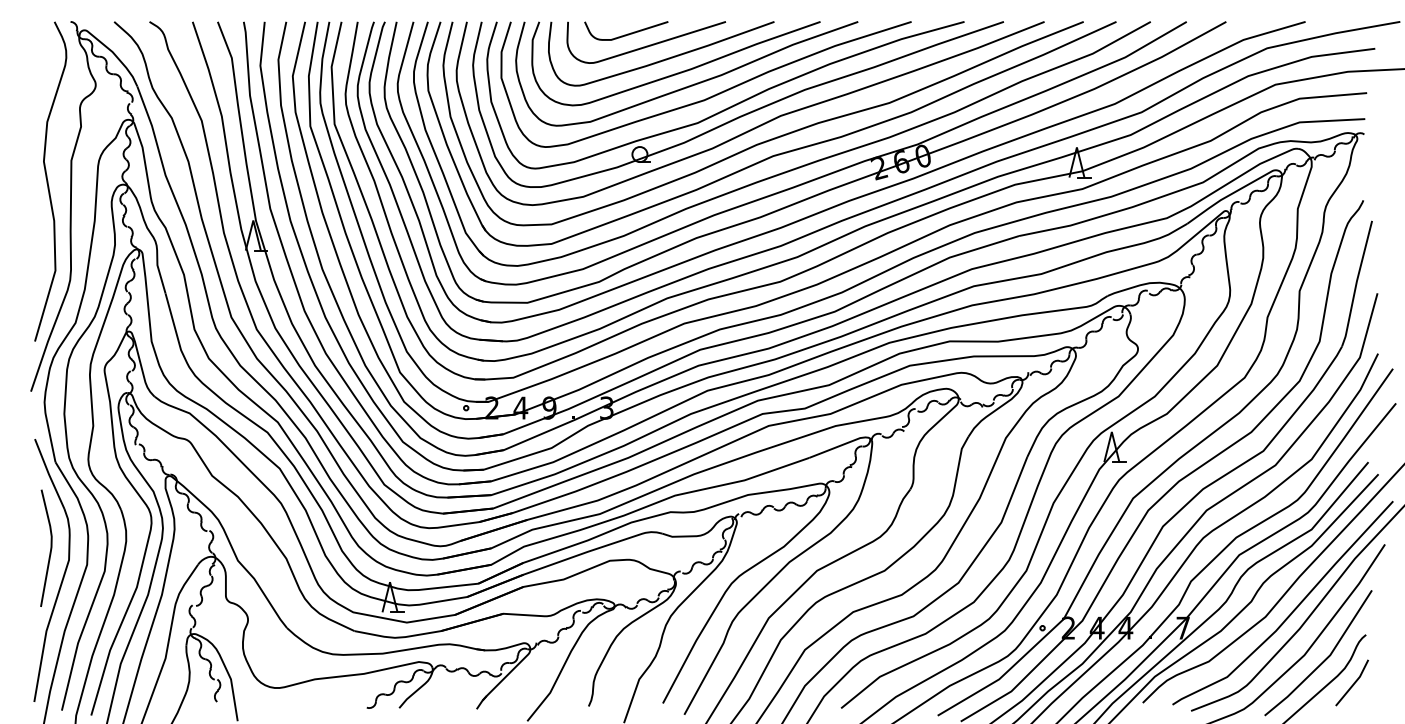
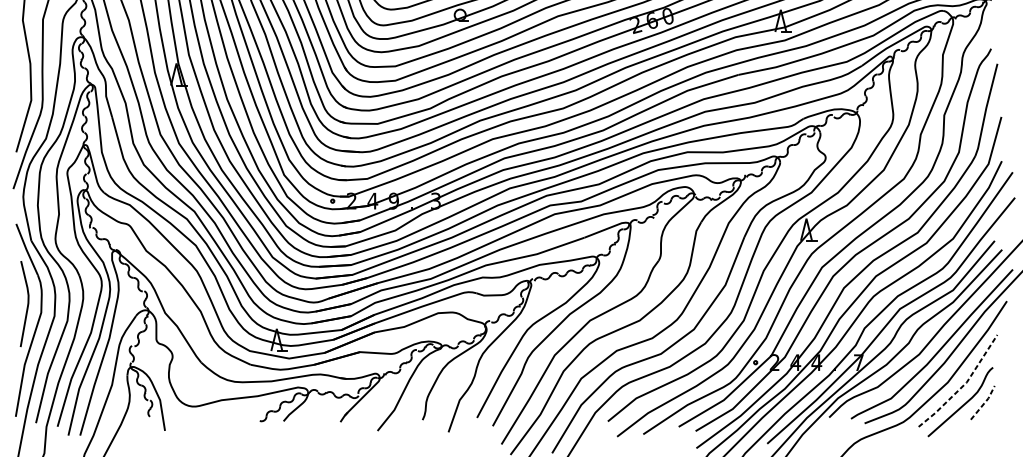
line: (1326, 659) -> (964, 385), solid -> dashed
line: (1354, 683) -> (984, 403), solid -> dashed

